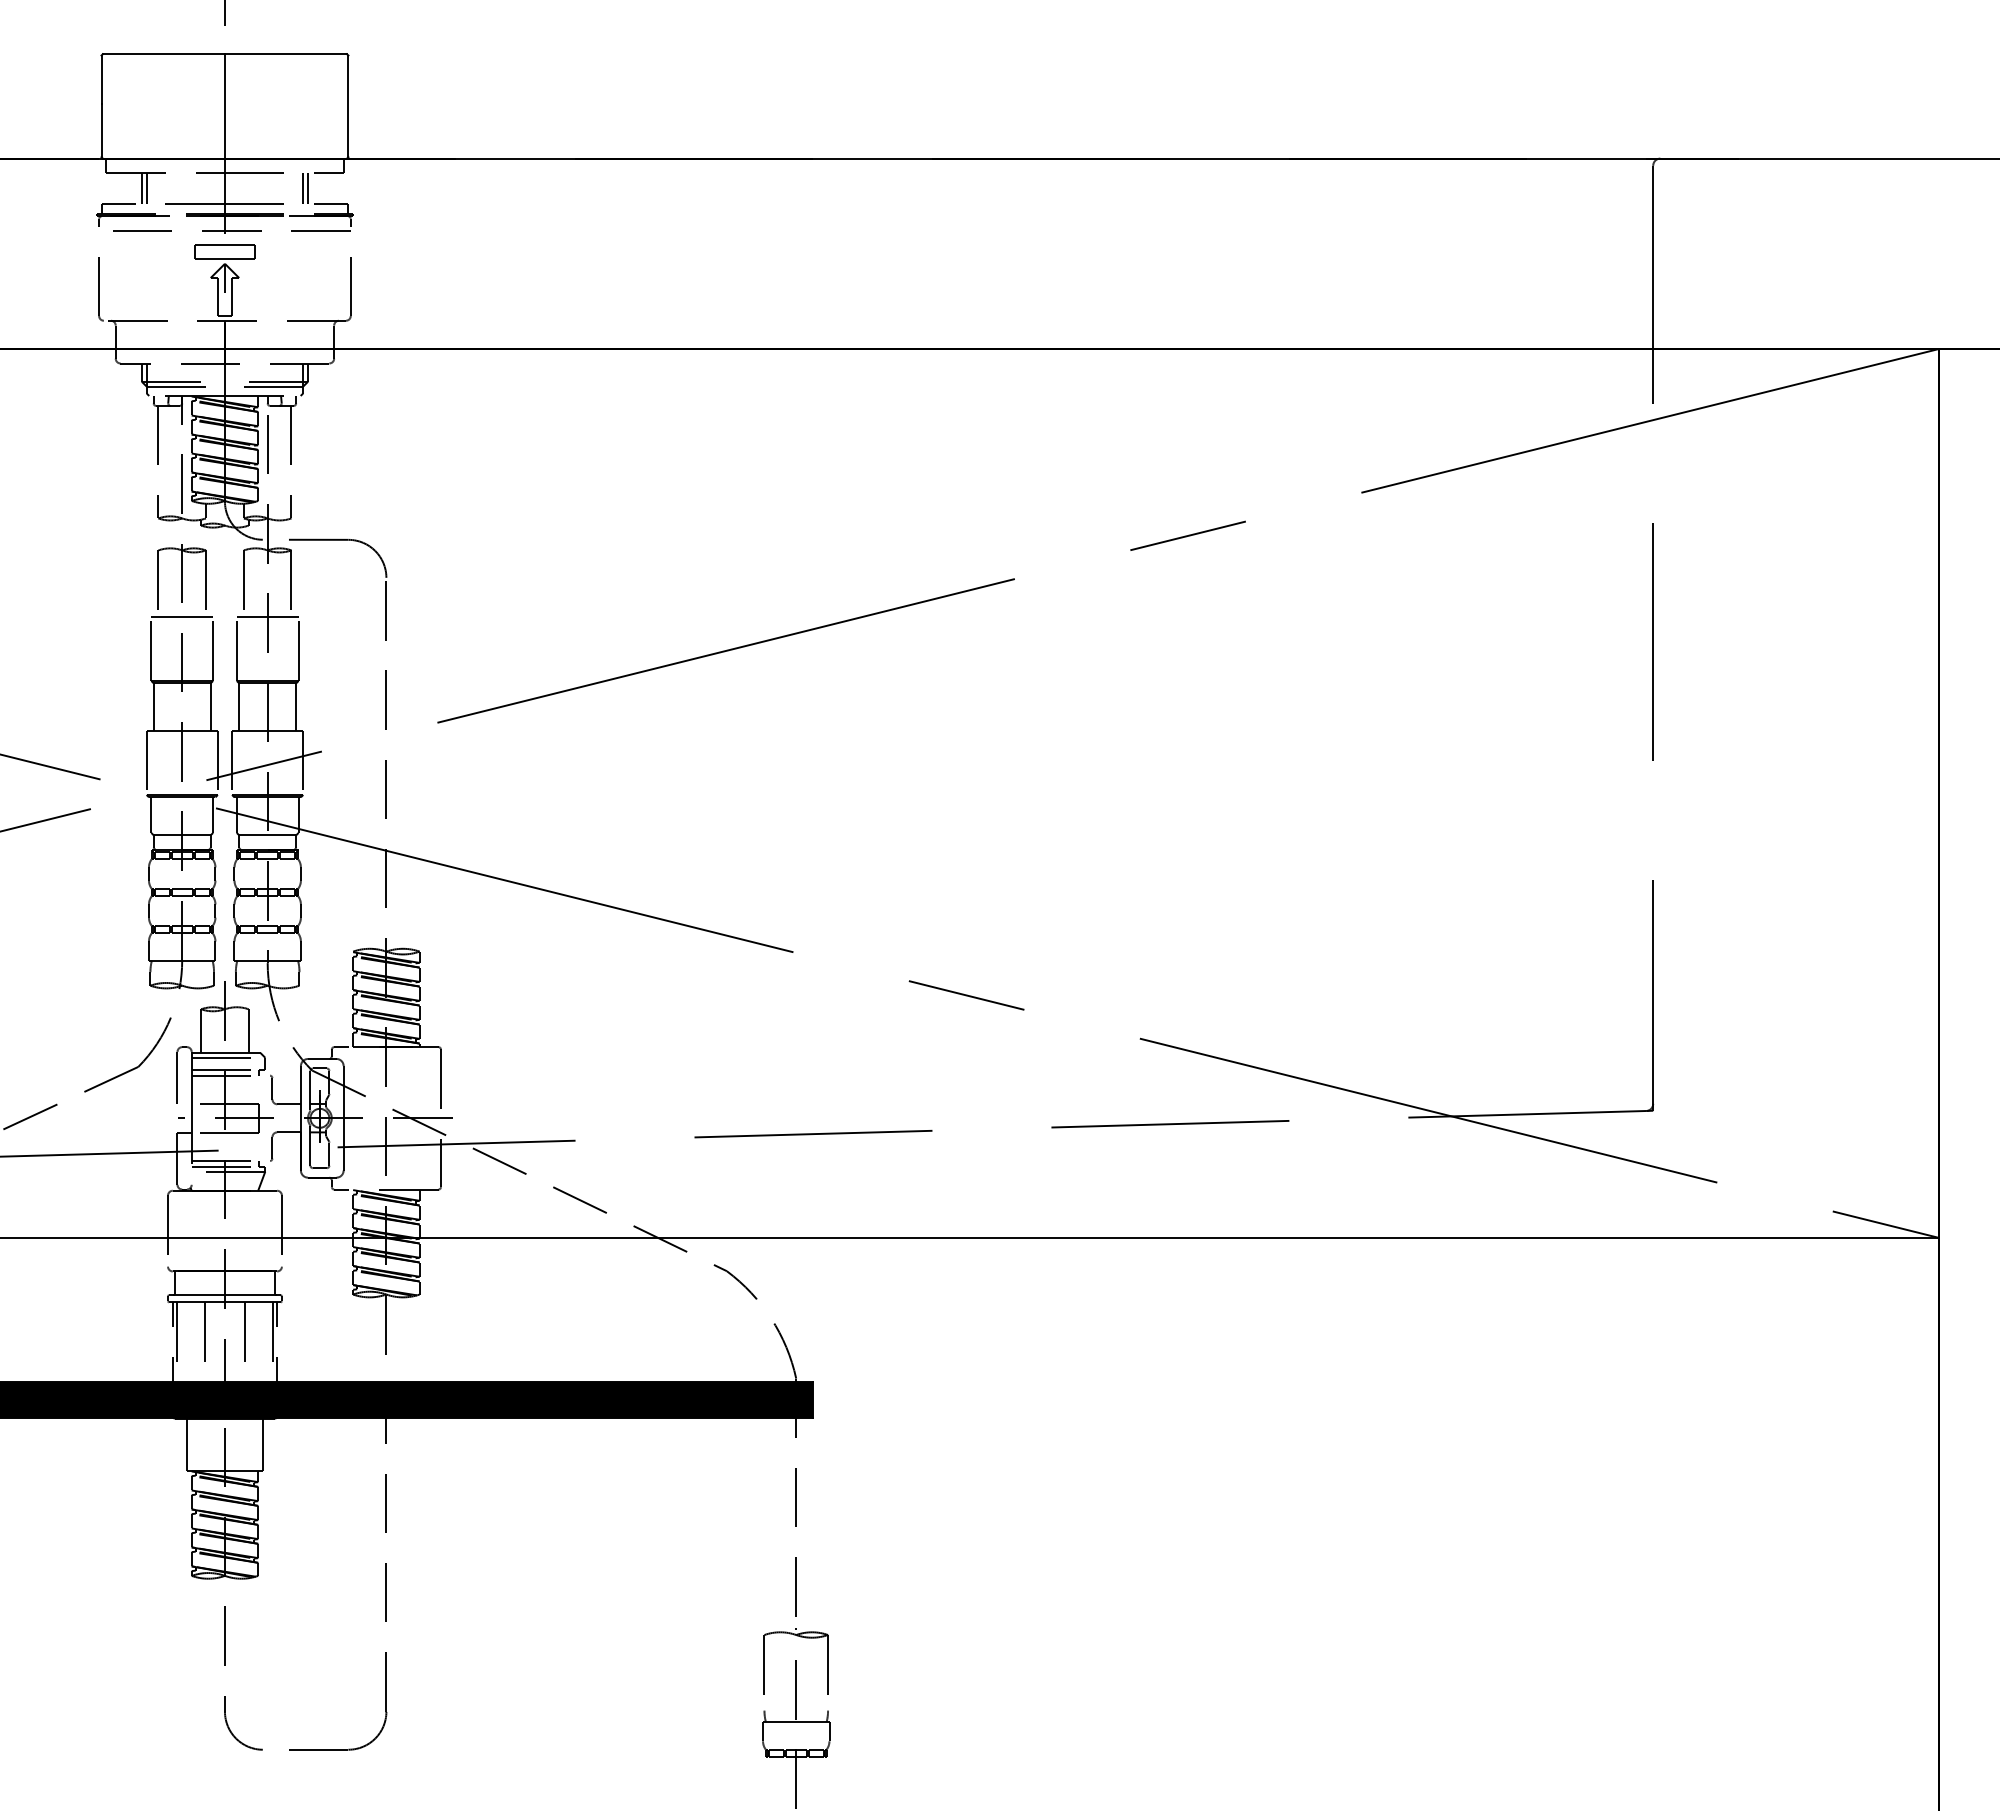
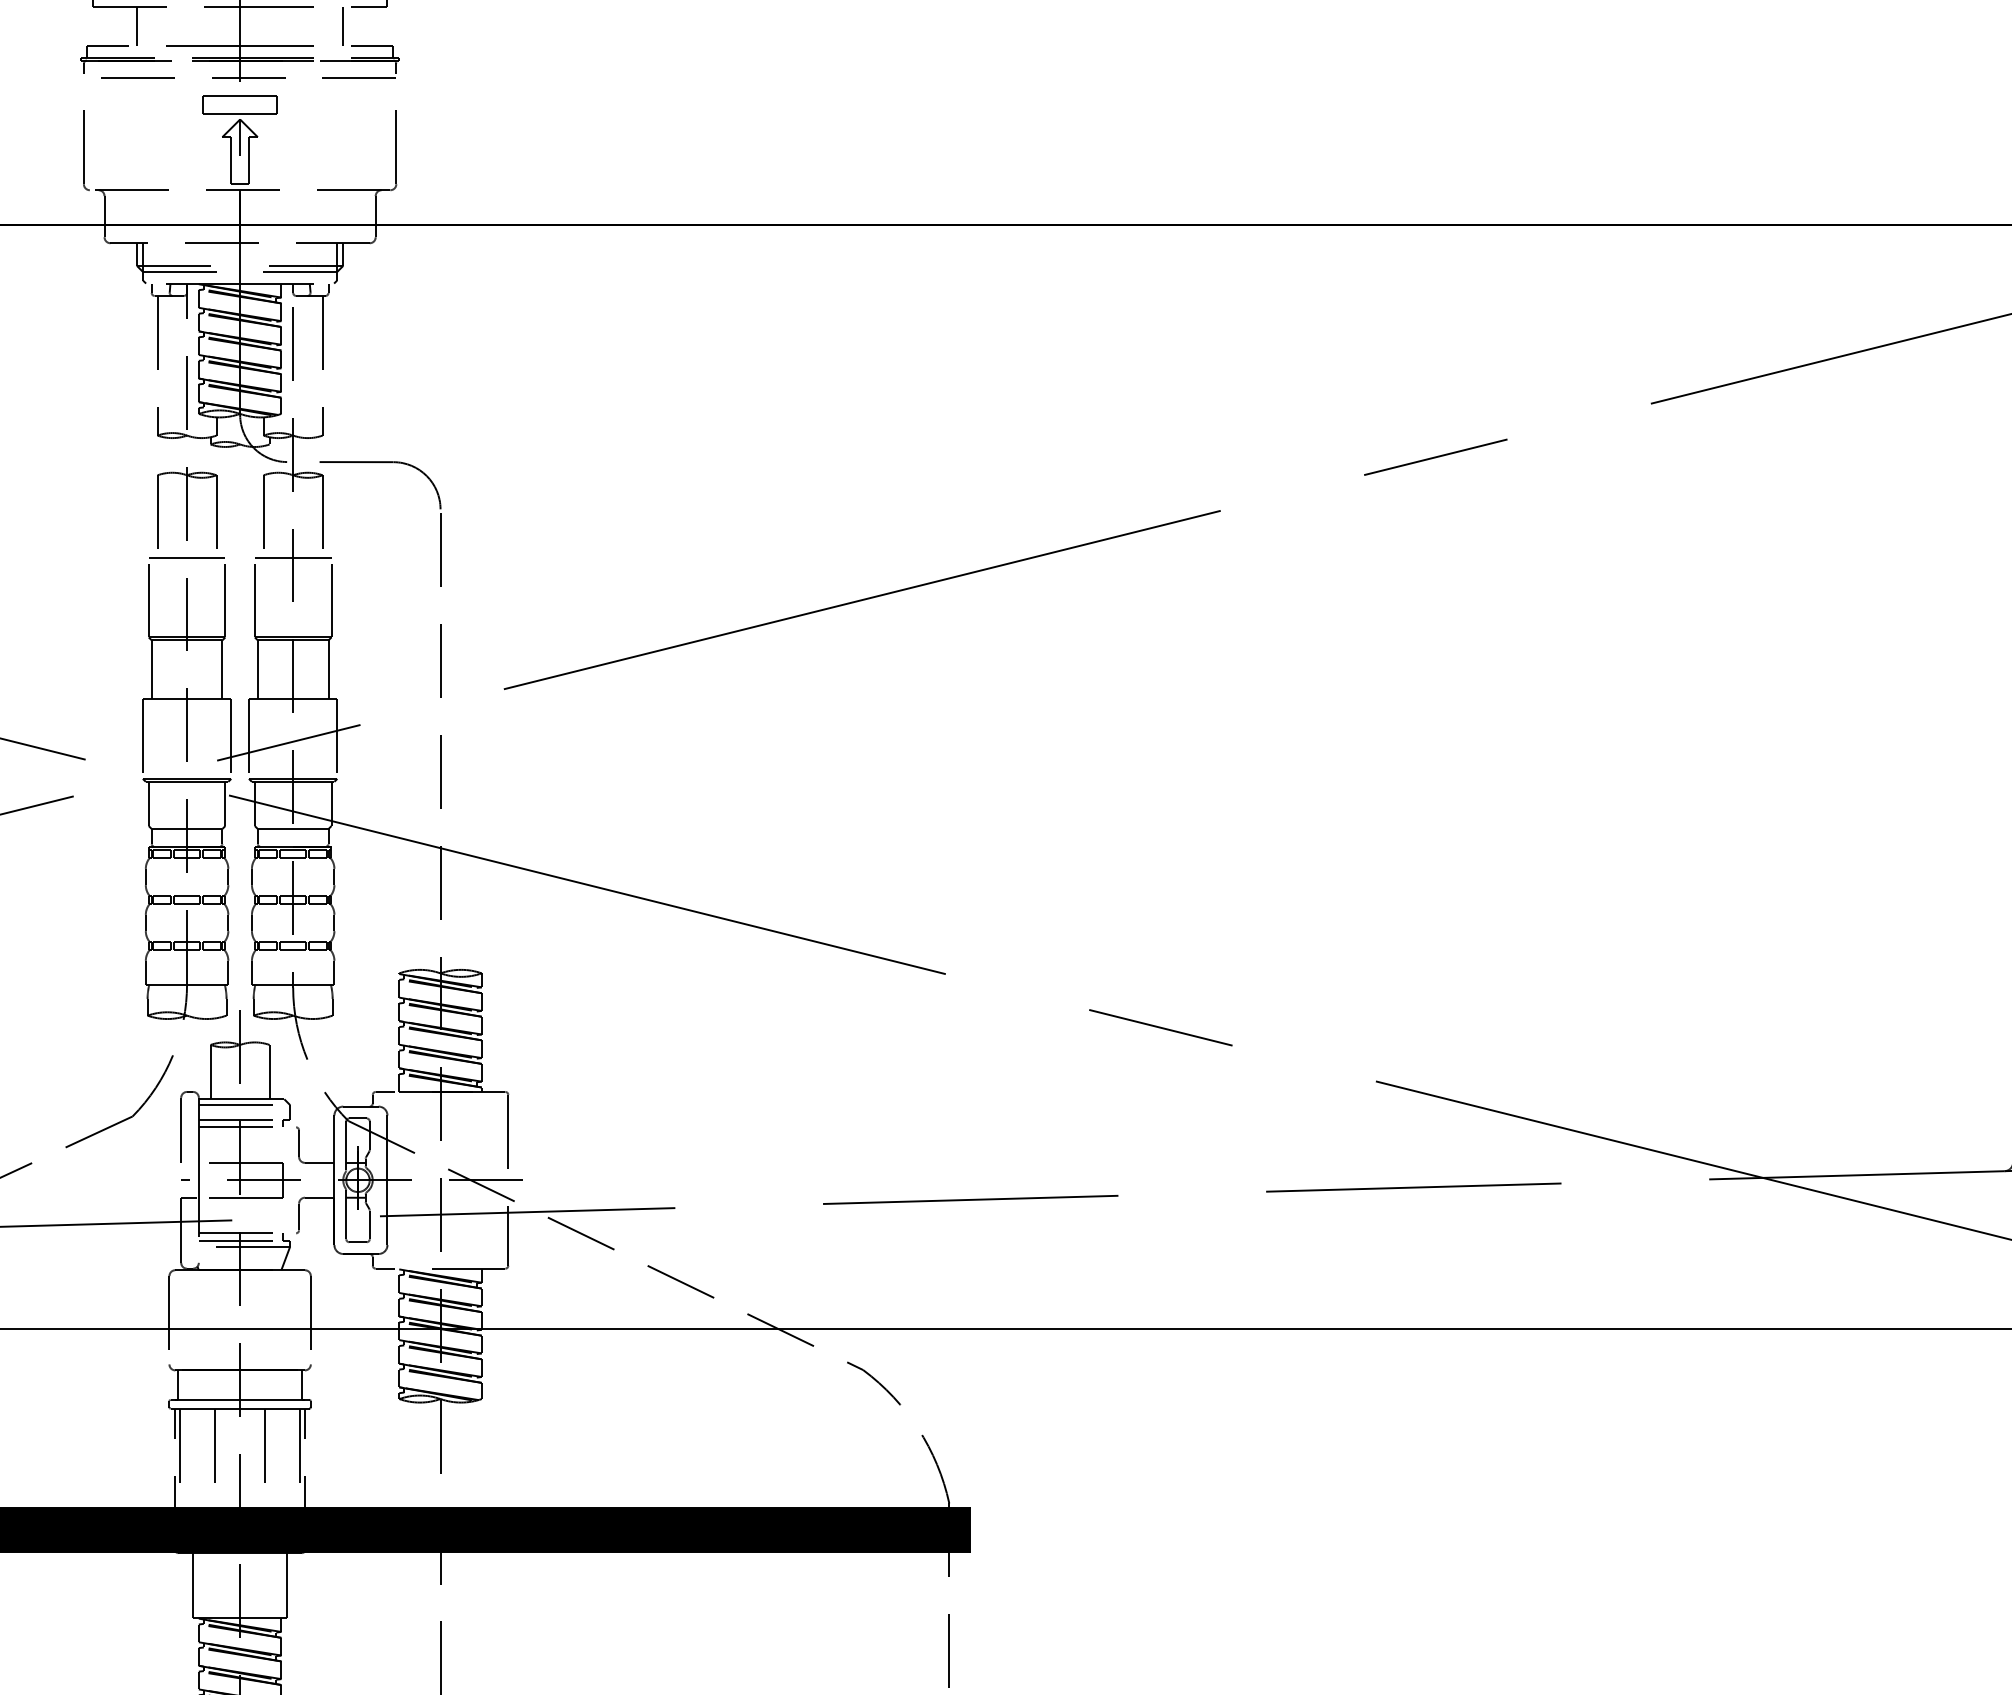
line: (146, 188) -> (142, 26), removed
line: (303, 188) -> (337, 26), removed

